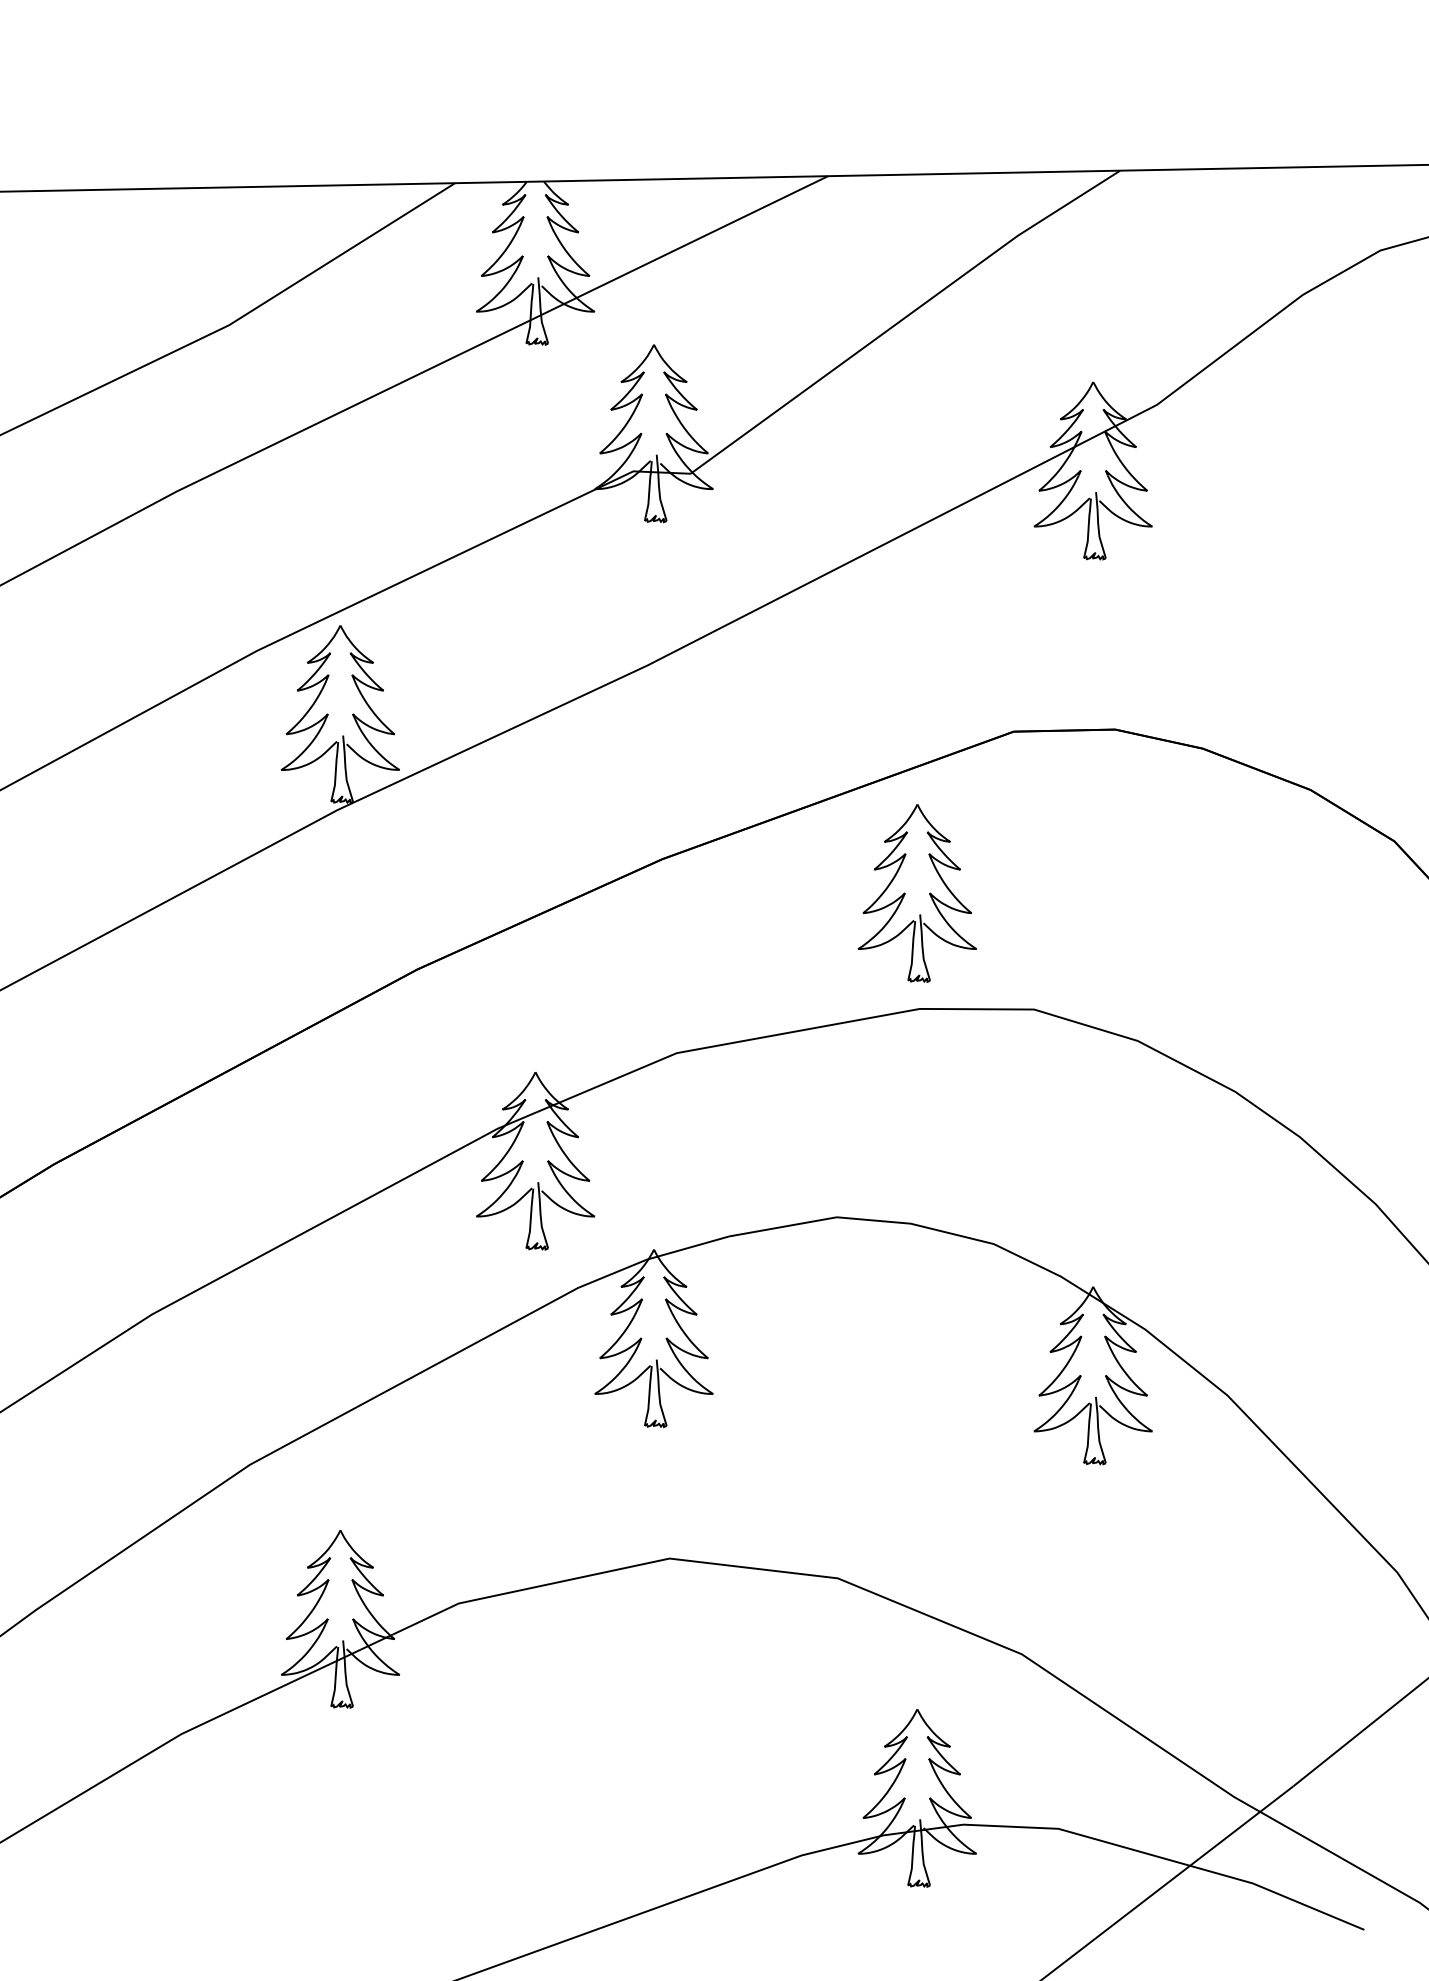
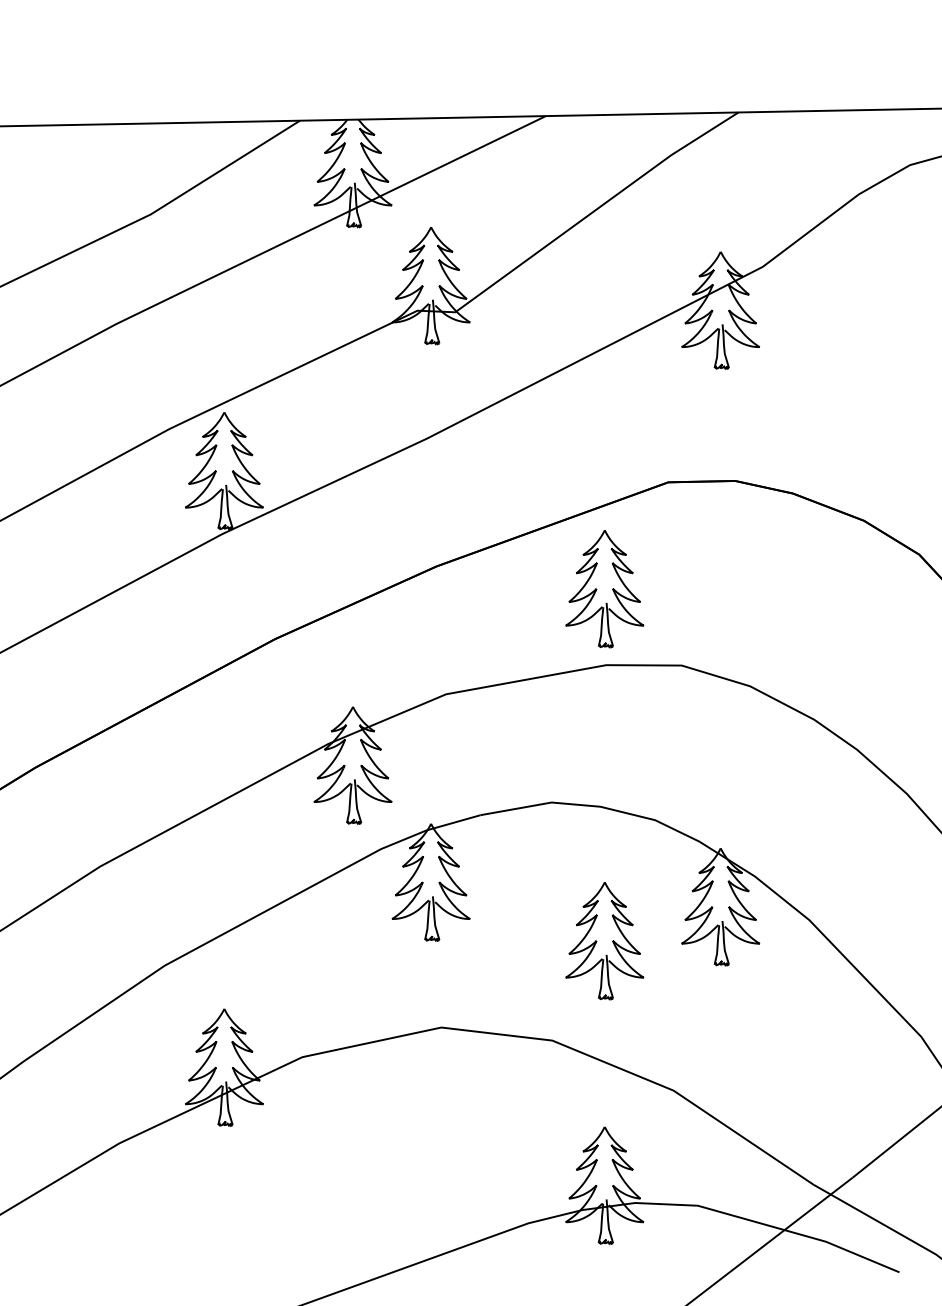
part: (916, 1428) -> (604, 941), added

